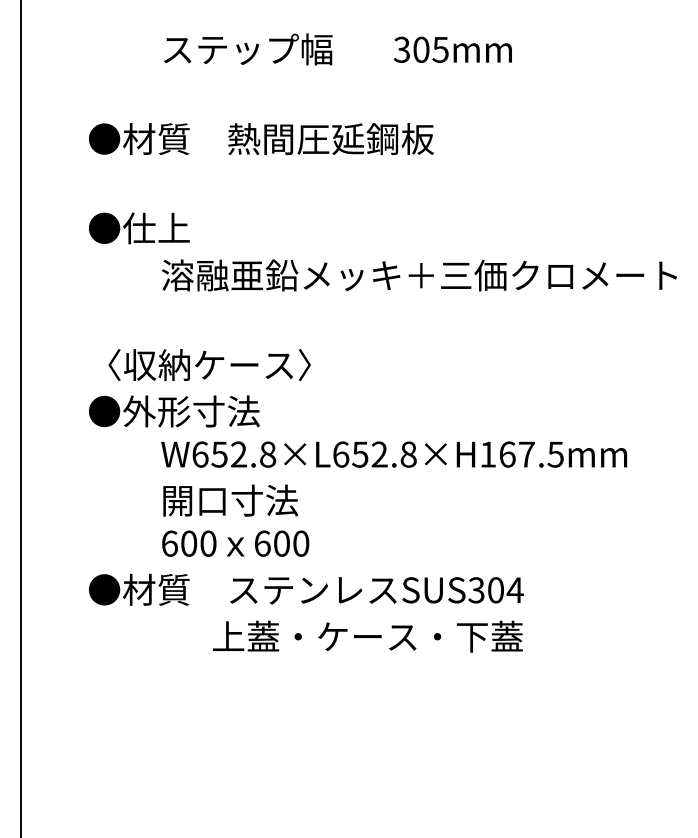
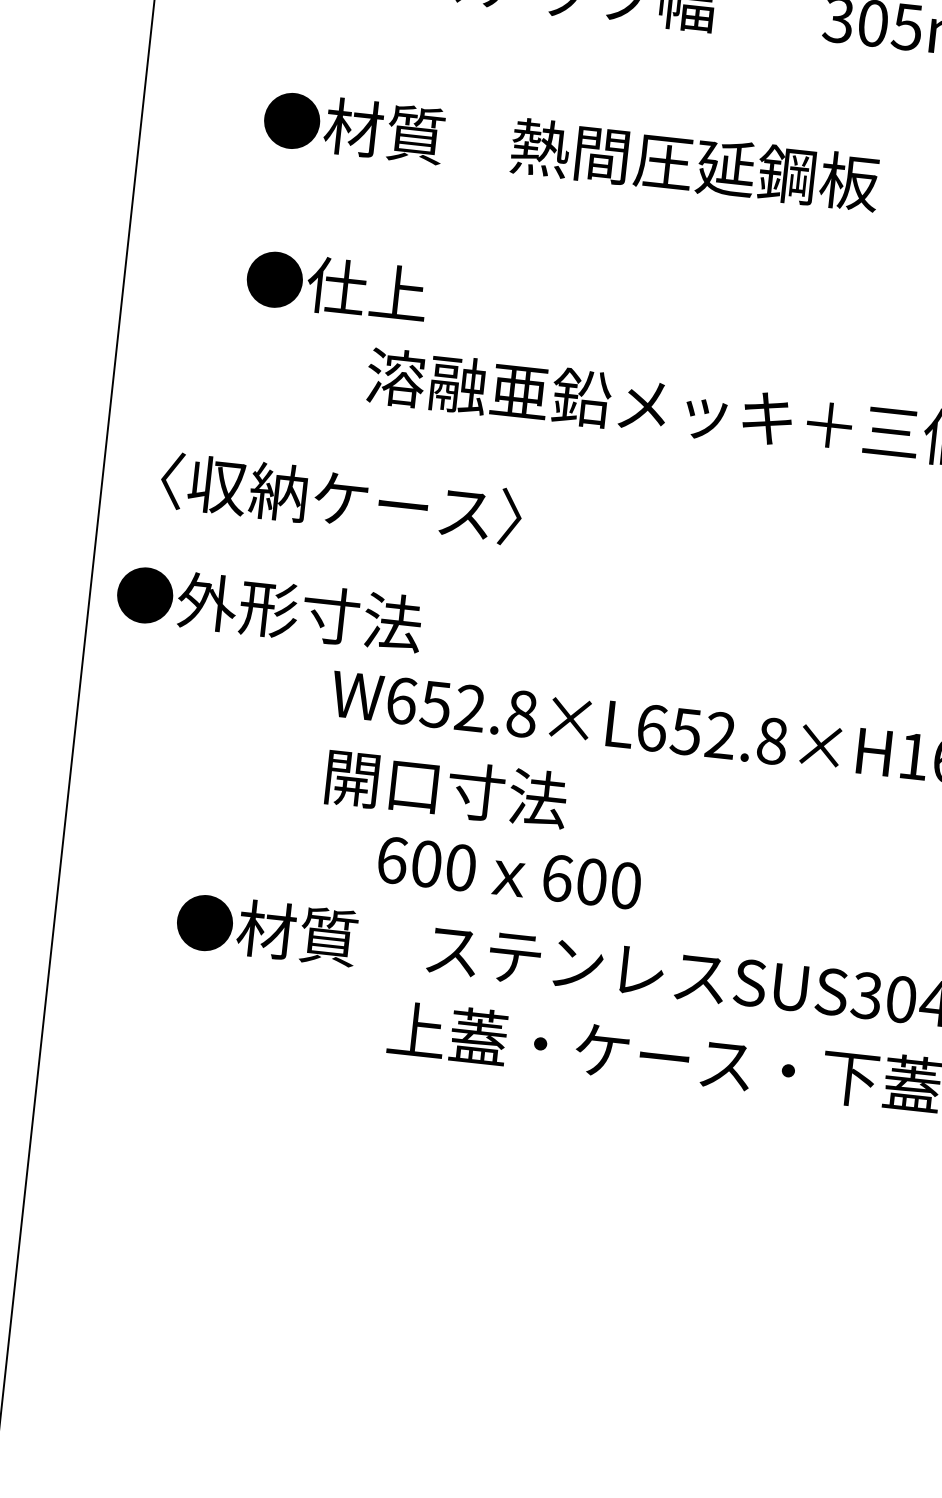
text: (209, 365) -> (340, 499), moved
text: (174, 411) -> (269, 608), moved
text: (235, 543) -> (509, 872), moved

